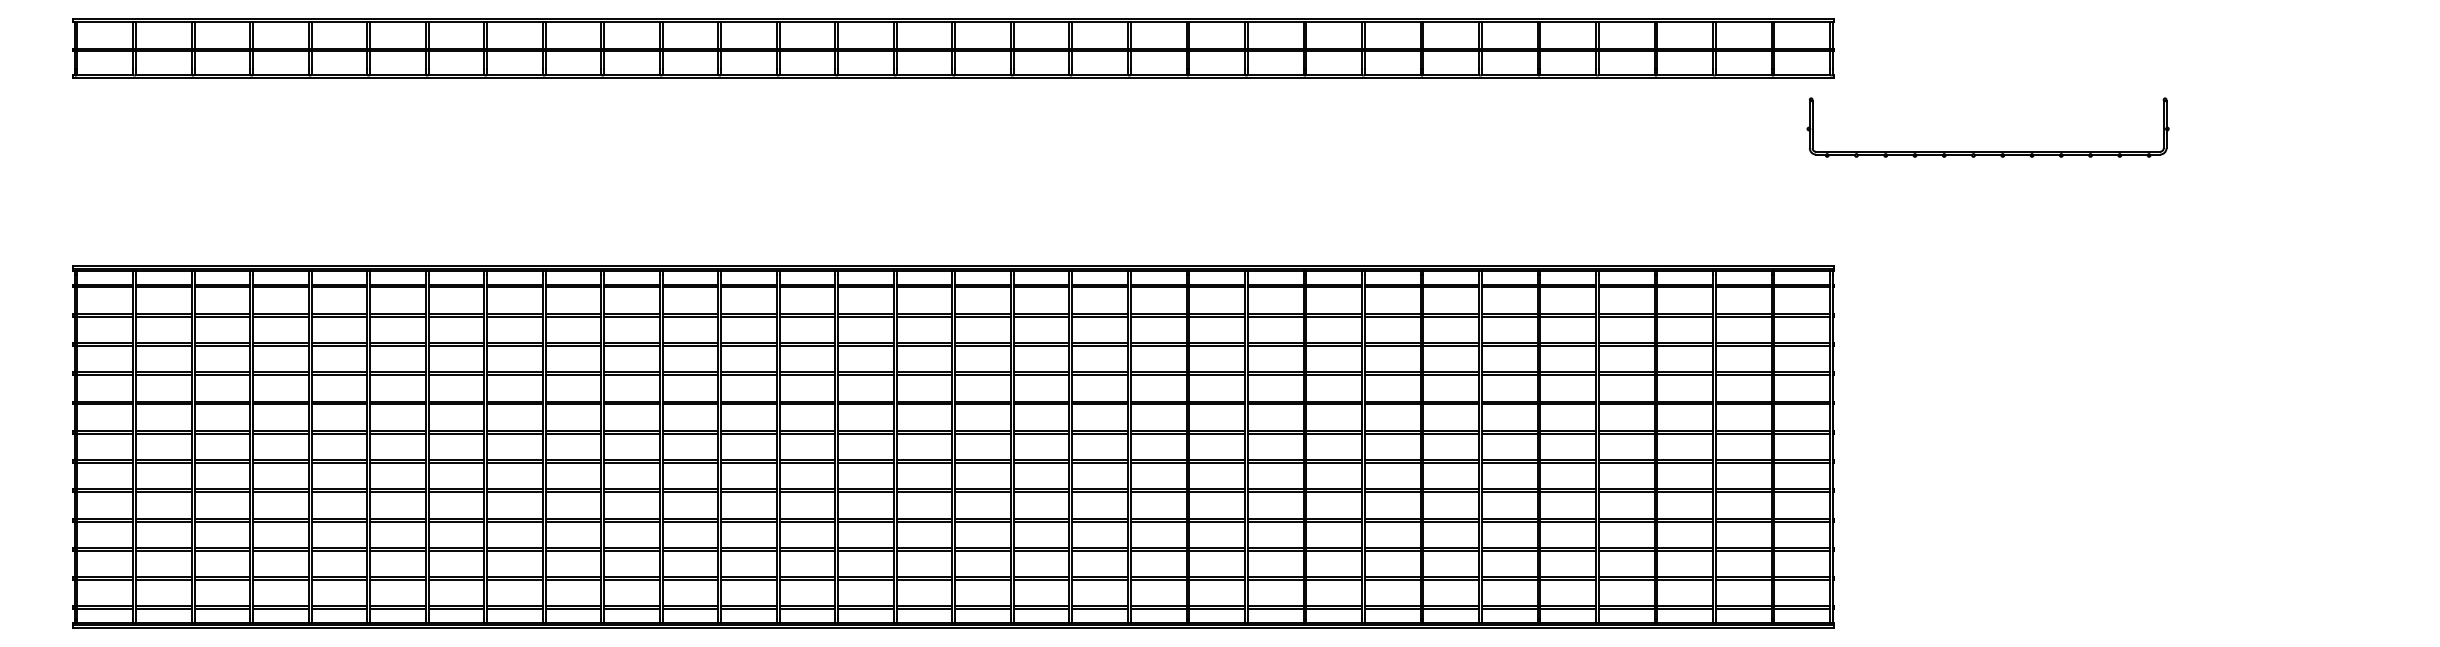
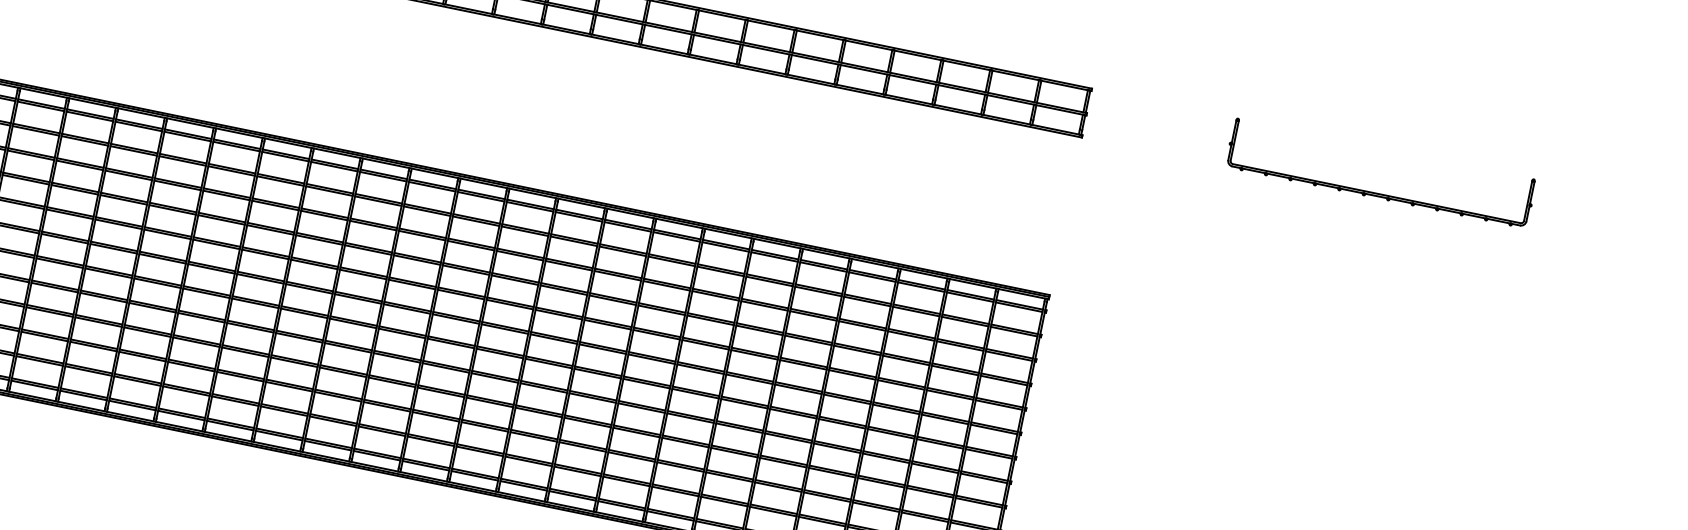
part: (1987, 151) -> (1376, 193), moved

